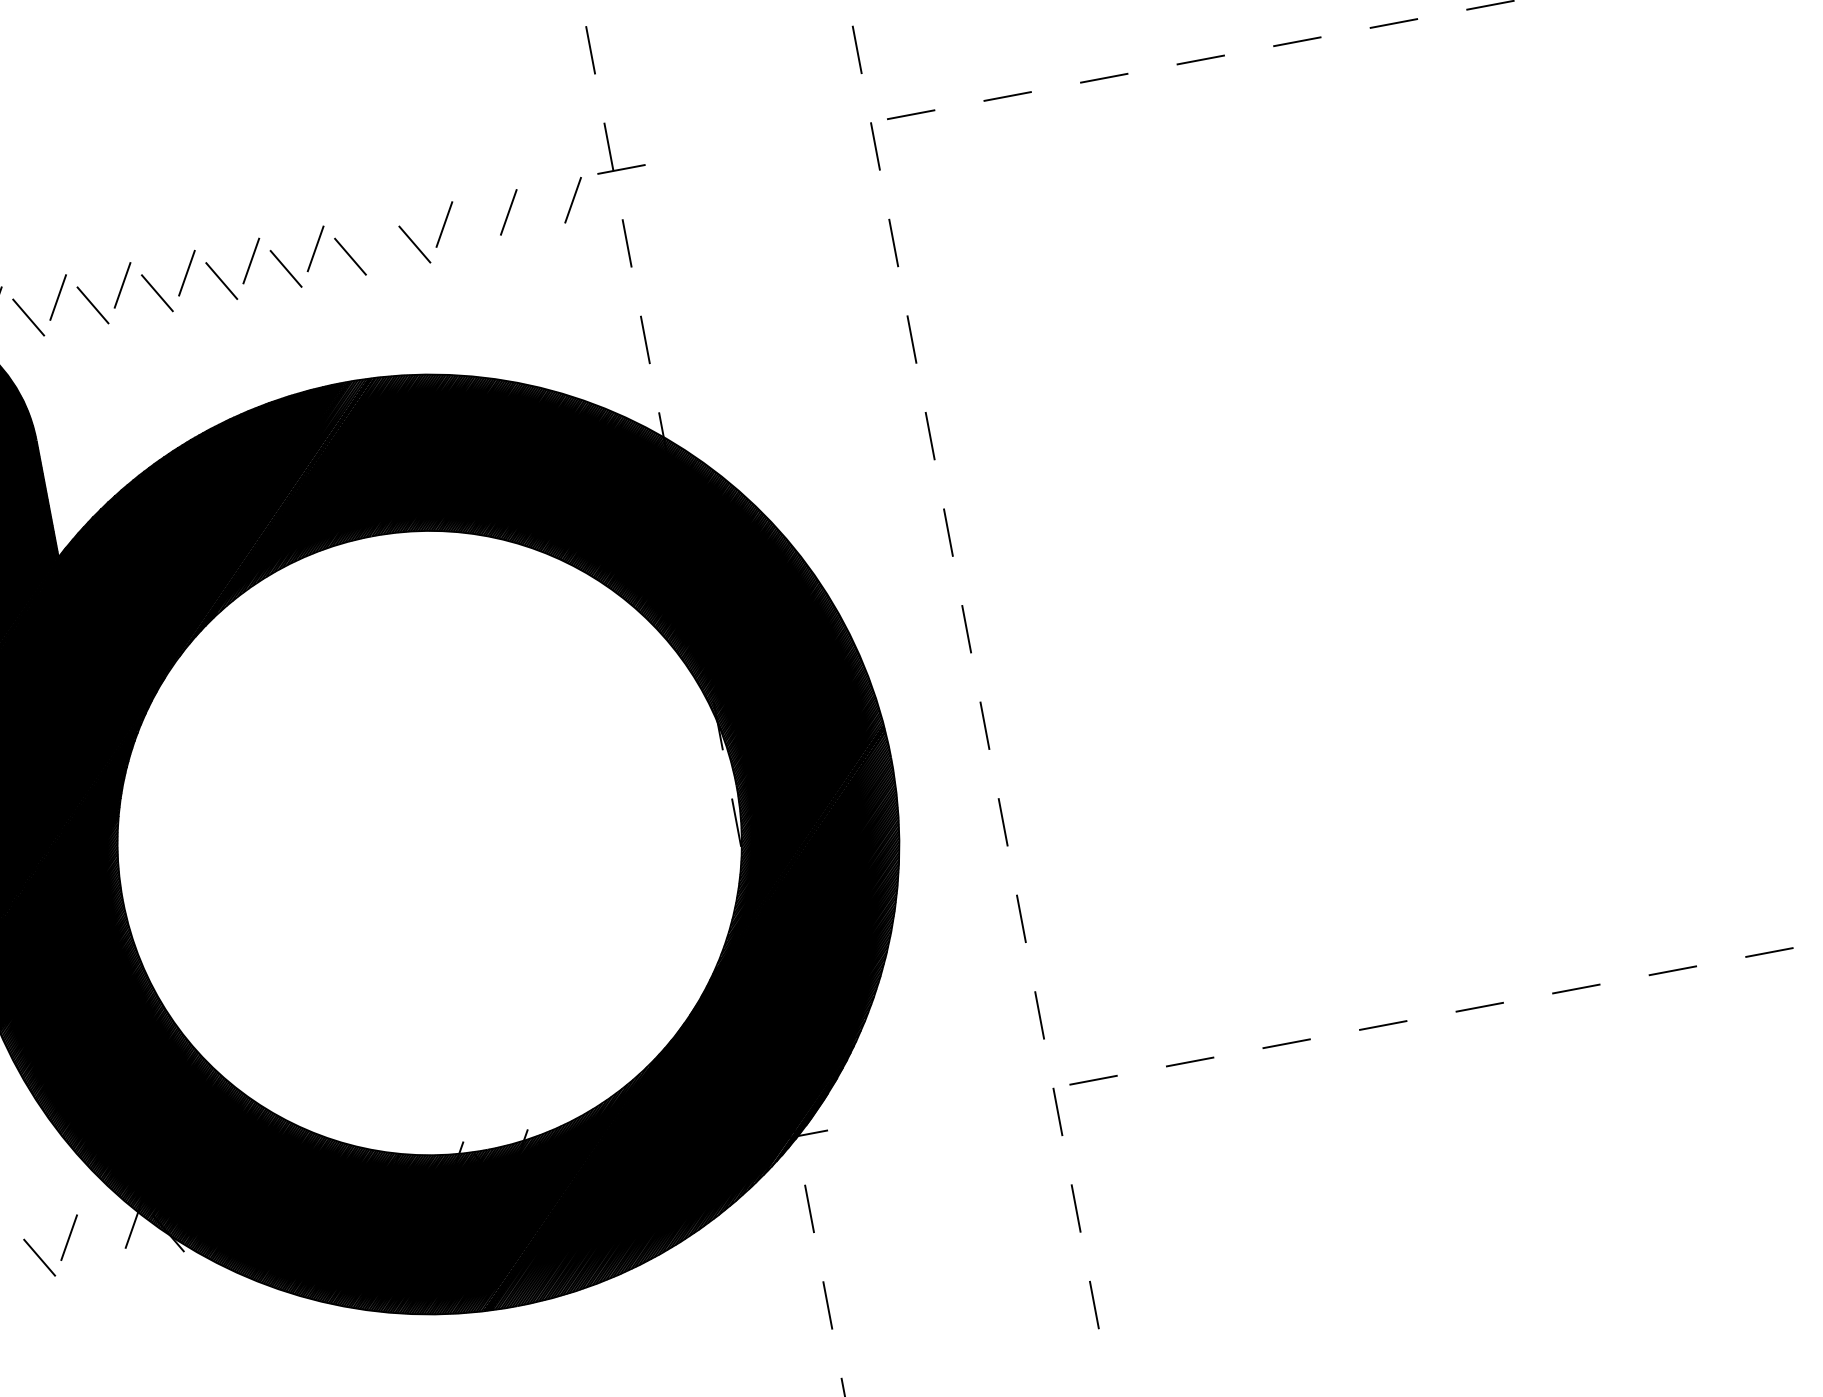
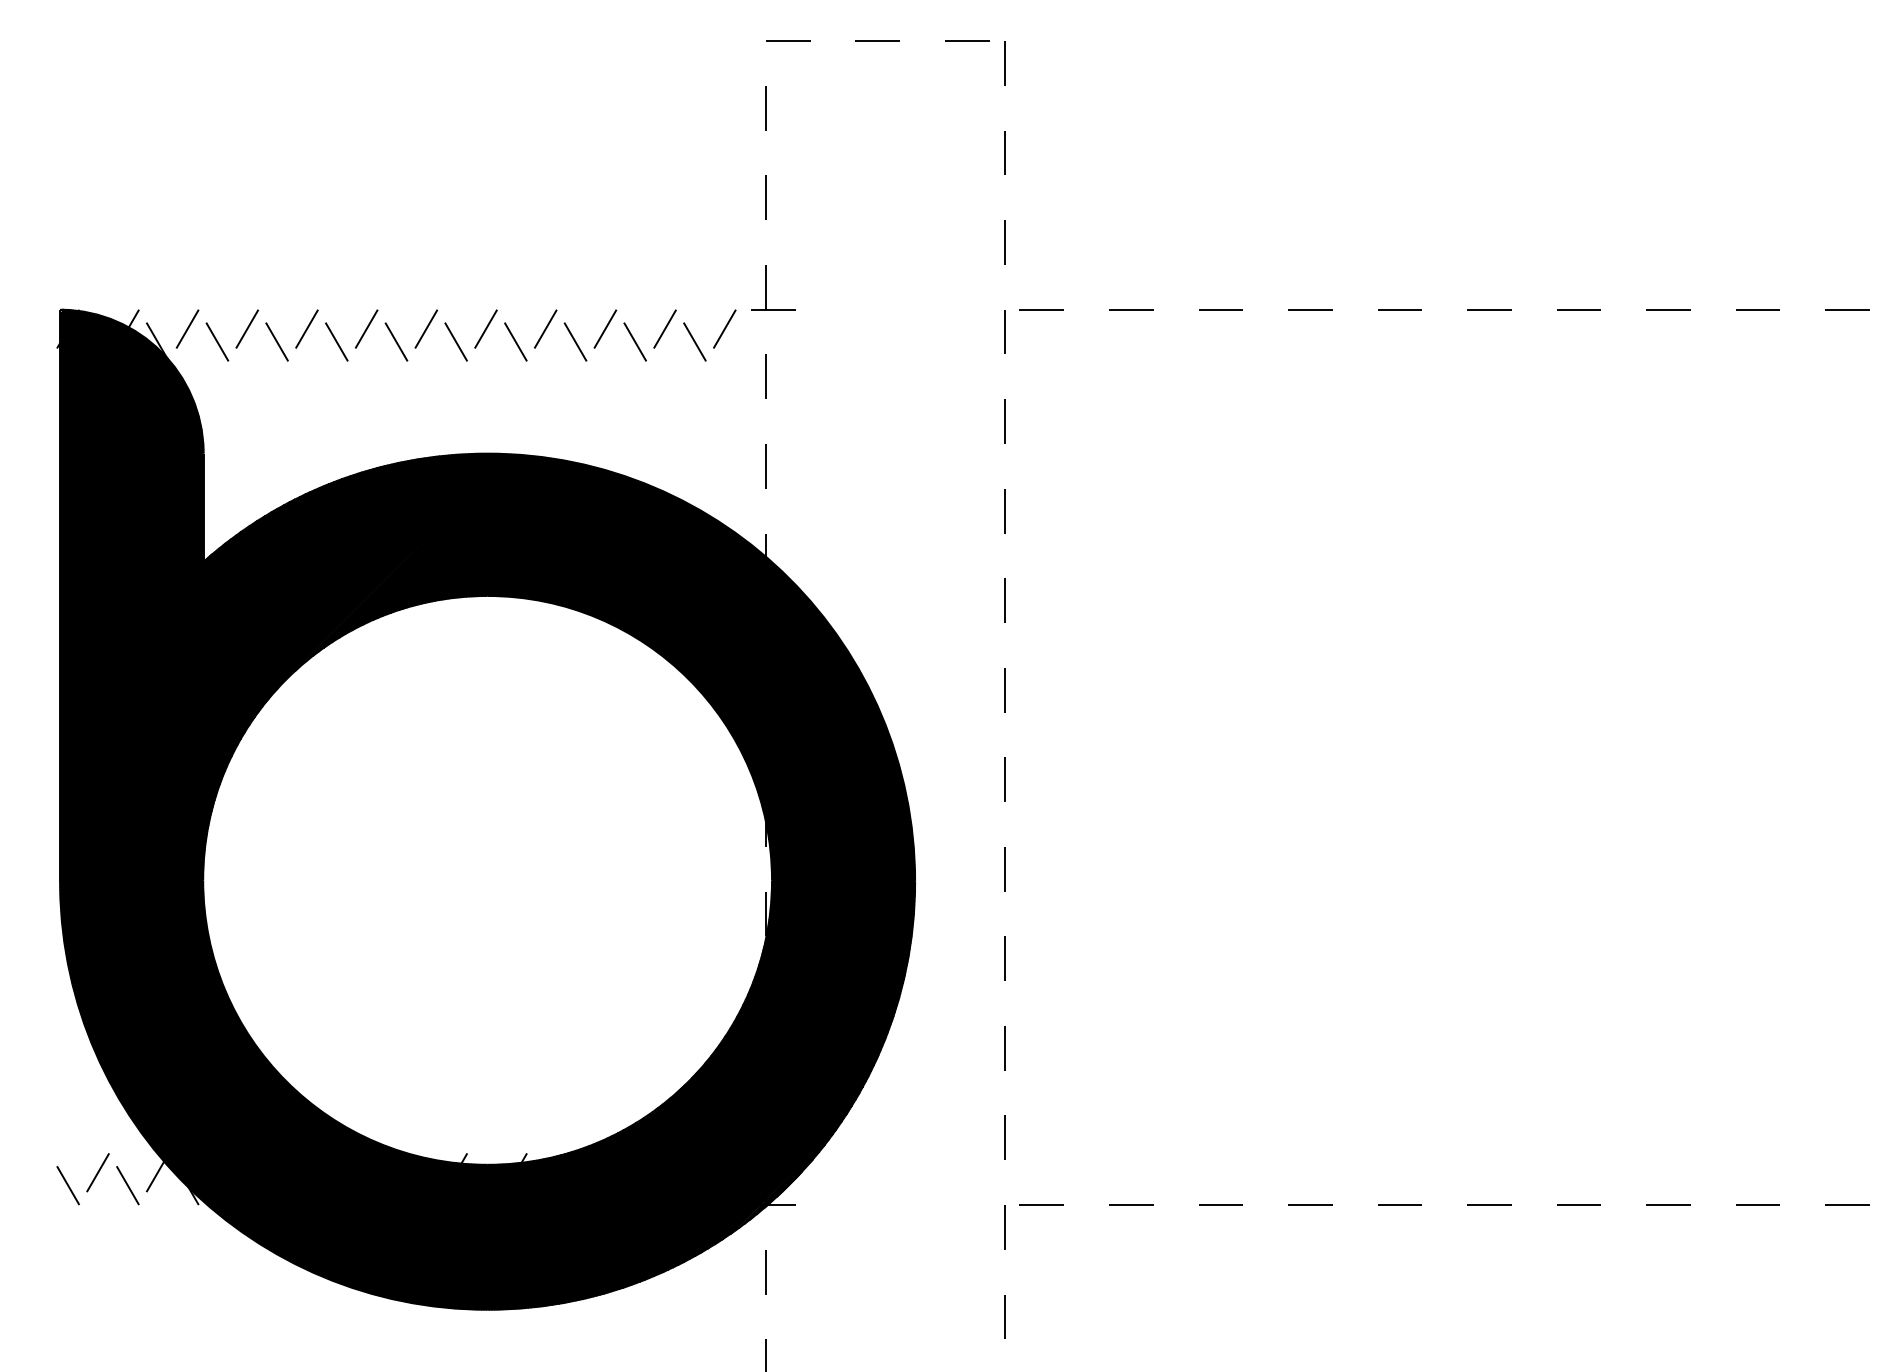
line: (543, 219) -> (694, 341), added
line: (478, 231) -> (634, 341), added
line: (379, 236) -> (545, 328), added
line: (103, 1245) -> (127, 1185), added

